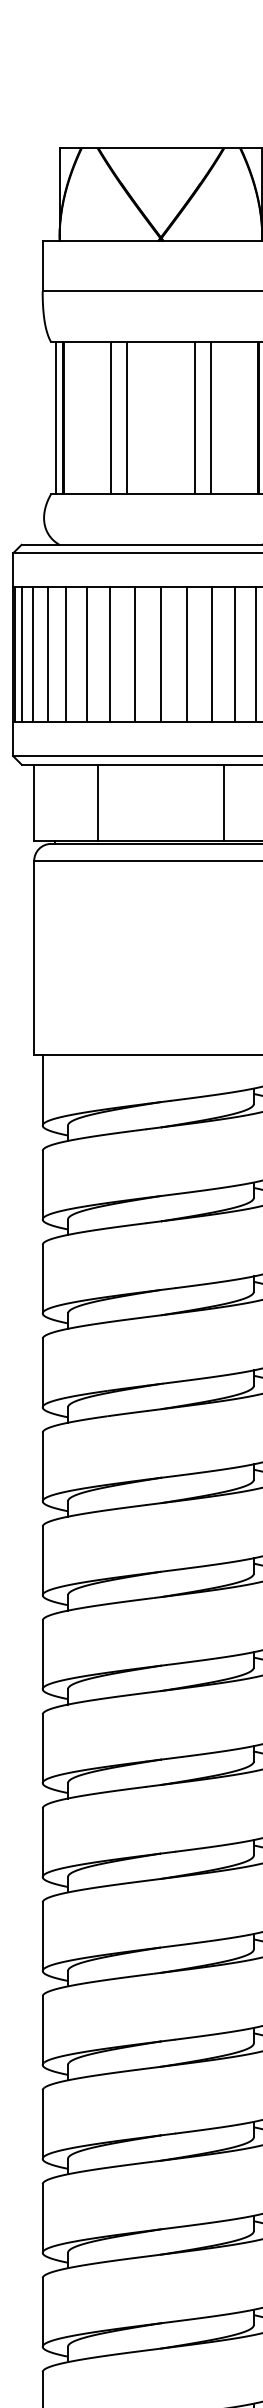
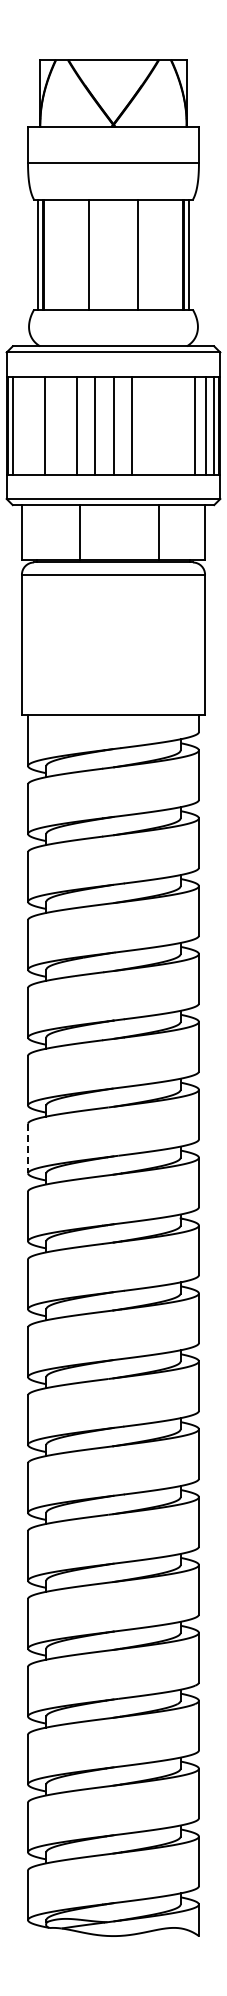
line: (111, 417) -> (77, 254), removed
line: (210, 417) -> (149, 254), removed
line: (32, 654) -> (20, 425), removed
line: (47, 654) -> (31, 425), removed
line: (87, 654) -> (60, 425), removed
line: (212, 654) -> (150, 425), removed
line: (234, 654) -> (166, 425), removed
line: (256, 654) -> (182, 425), removed
line: (97, 802) -> (79, 532), moved
line: (43, 1654) -> (28, 1148), solid -> dashed

